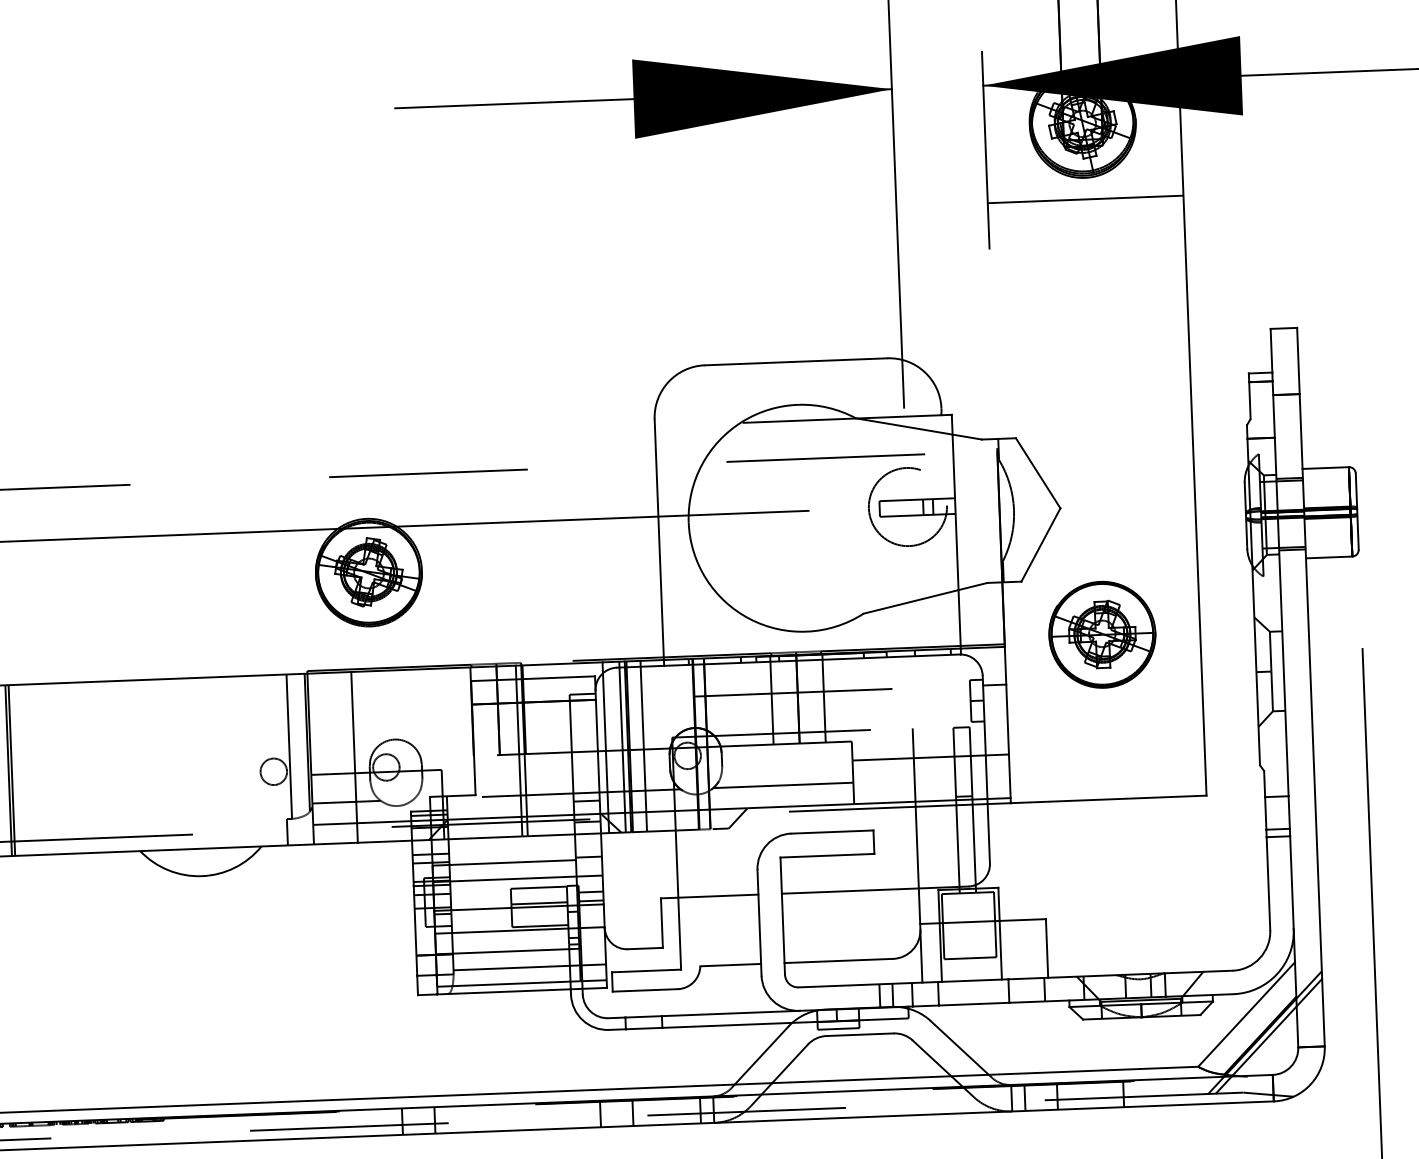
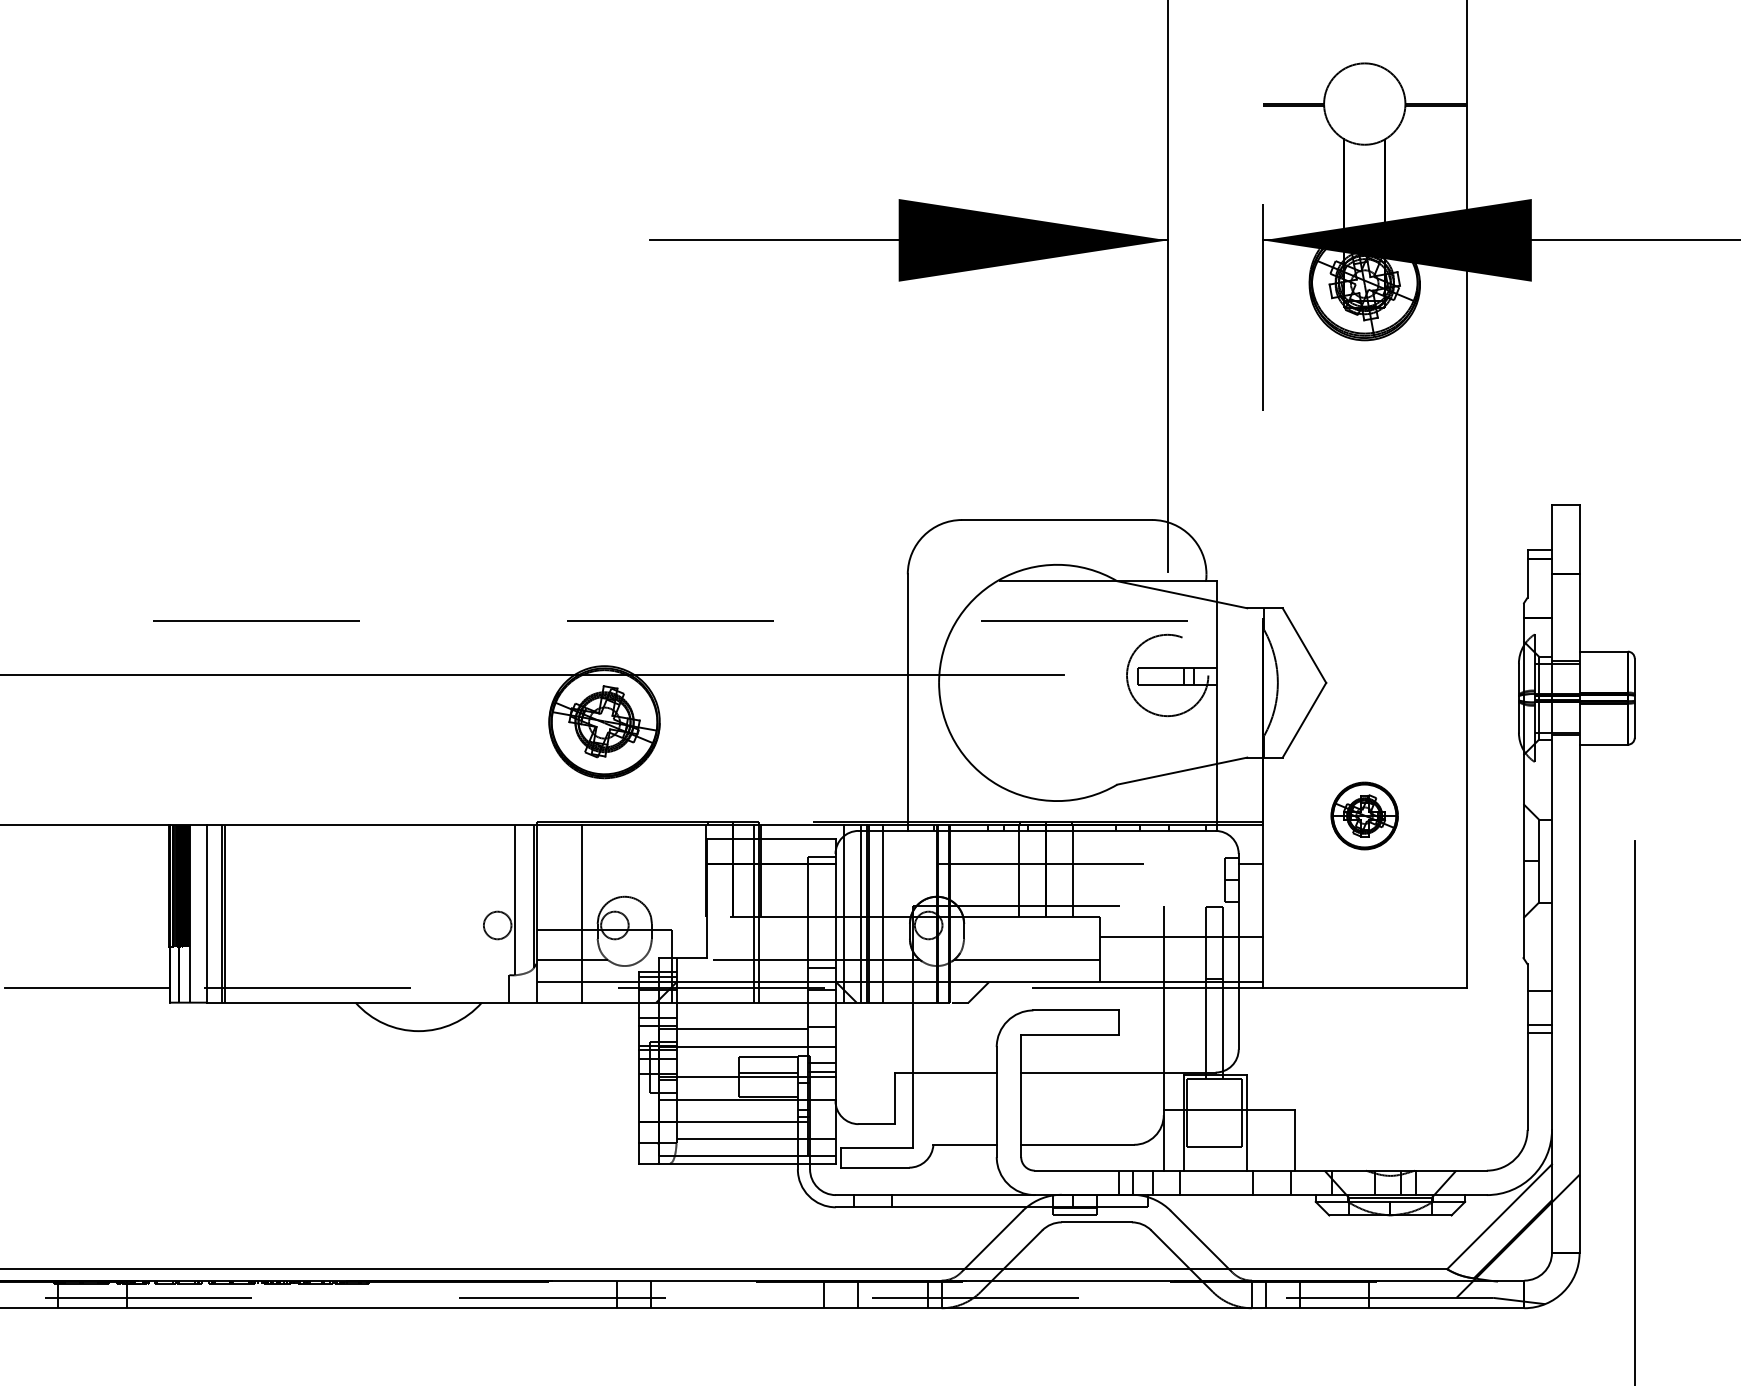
line: (1085, 199) -> (1364, 362), removed
part: (1102, 635) -> (1364, 816), size x0.6
line: (1268, 1035) -> (1521, 1239), removed

